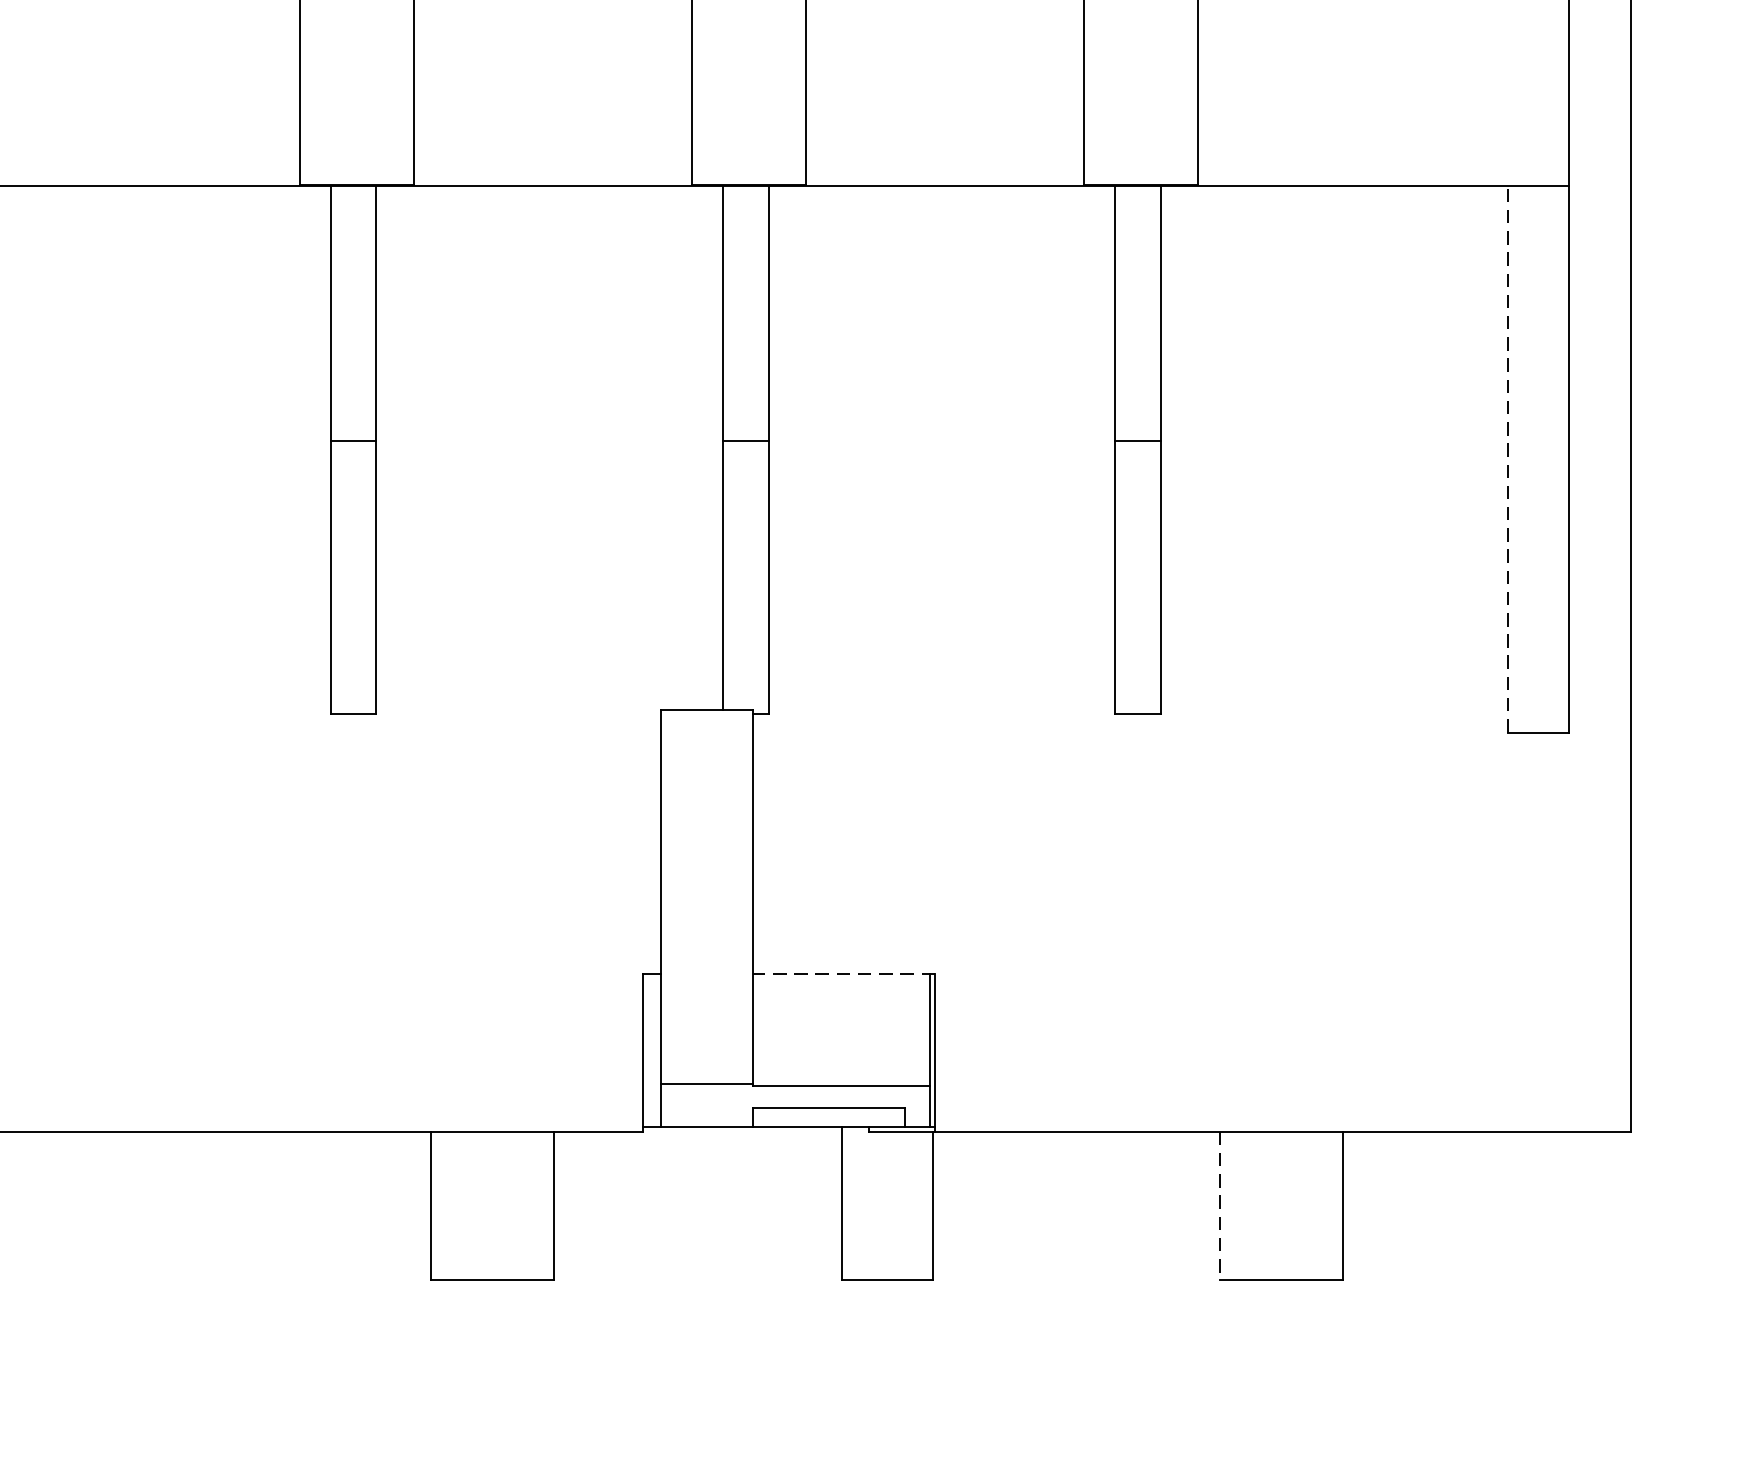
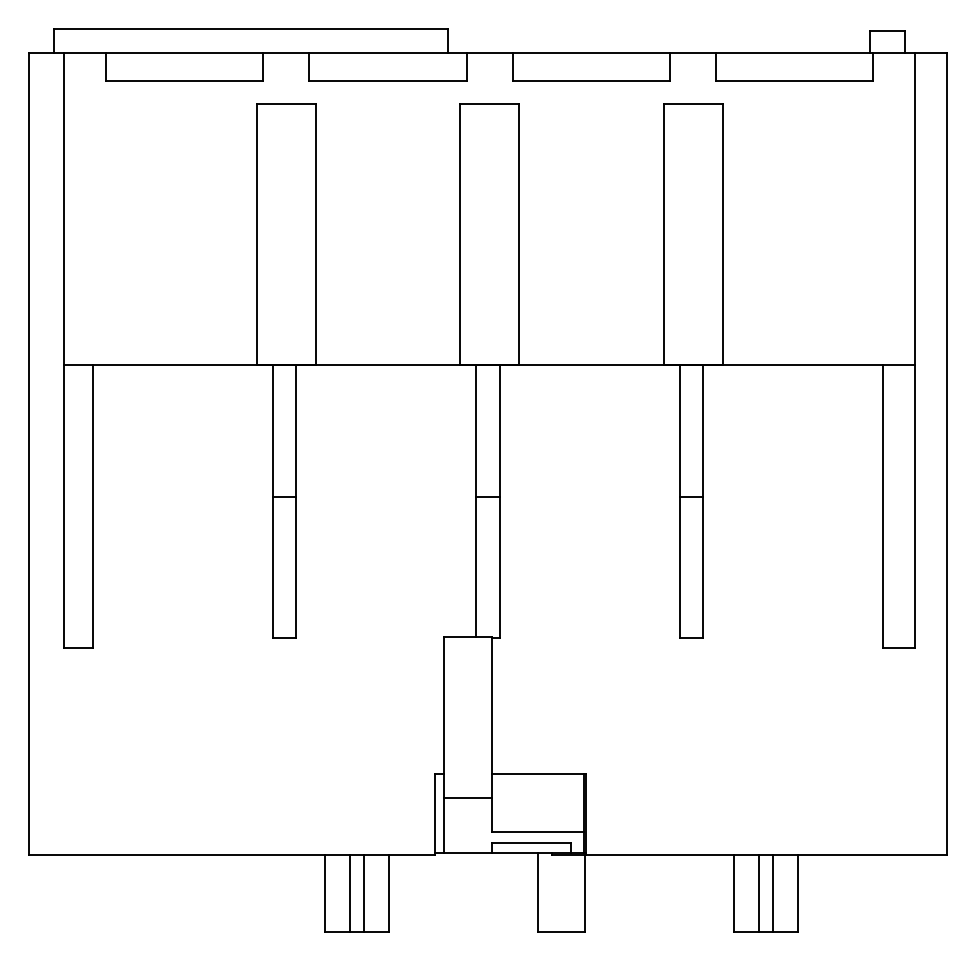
line: (1506, 458) -> (882, 506), dashed -> solid
line: (843, 974) -> (538, 773), dashed -> solid
line: (706, 1083) -> (467, 797), moved
line: (478, 1205) -> (349, 893), added
line: (505, 1205) -> (363, 893), added
line: (1267, 1205) -> (758, 893), added
line: (1294, 1205) -> (772, 893), added
line: (1219, 1207) -> (733, 894), dashed -> solid

